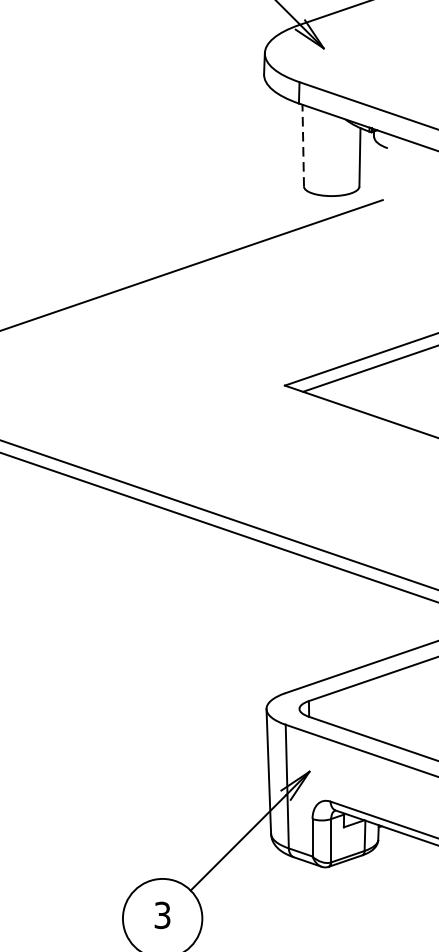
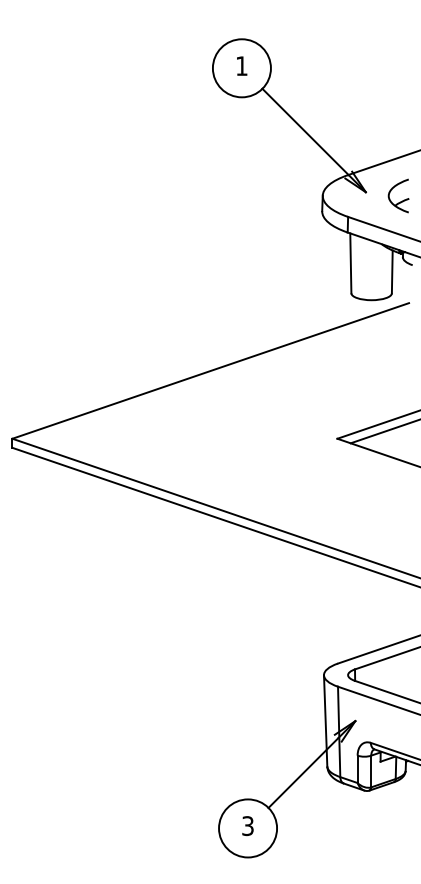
part: (371, 61) -> (400, 201), added
line: (302, 145) -> (350, 263), dashed -> solid

